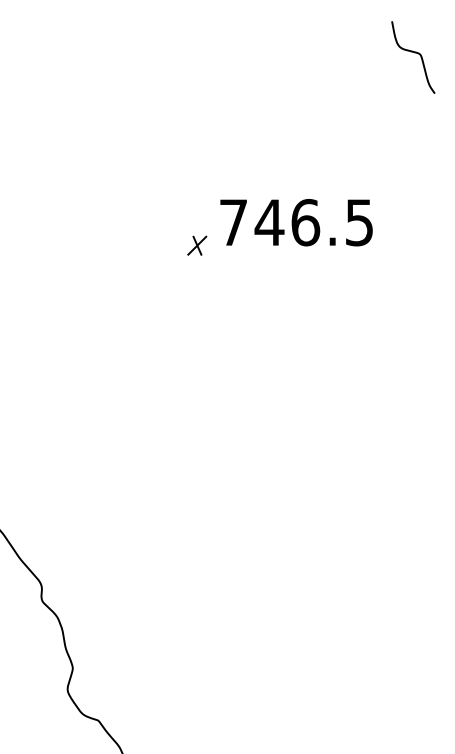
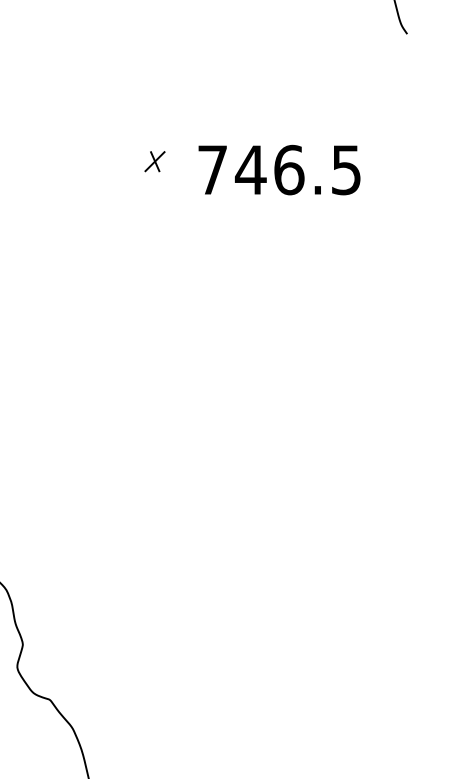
text: (296, 222) -> (279, 169), moved
part: (197, 245) -> (155, 161), moved

